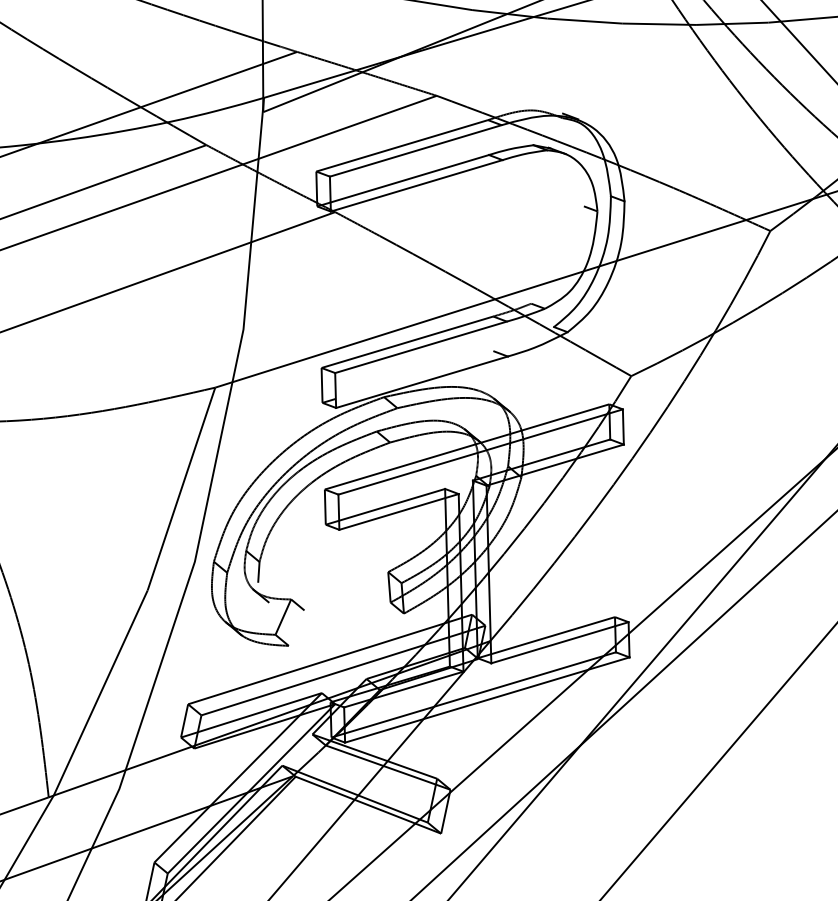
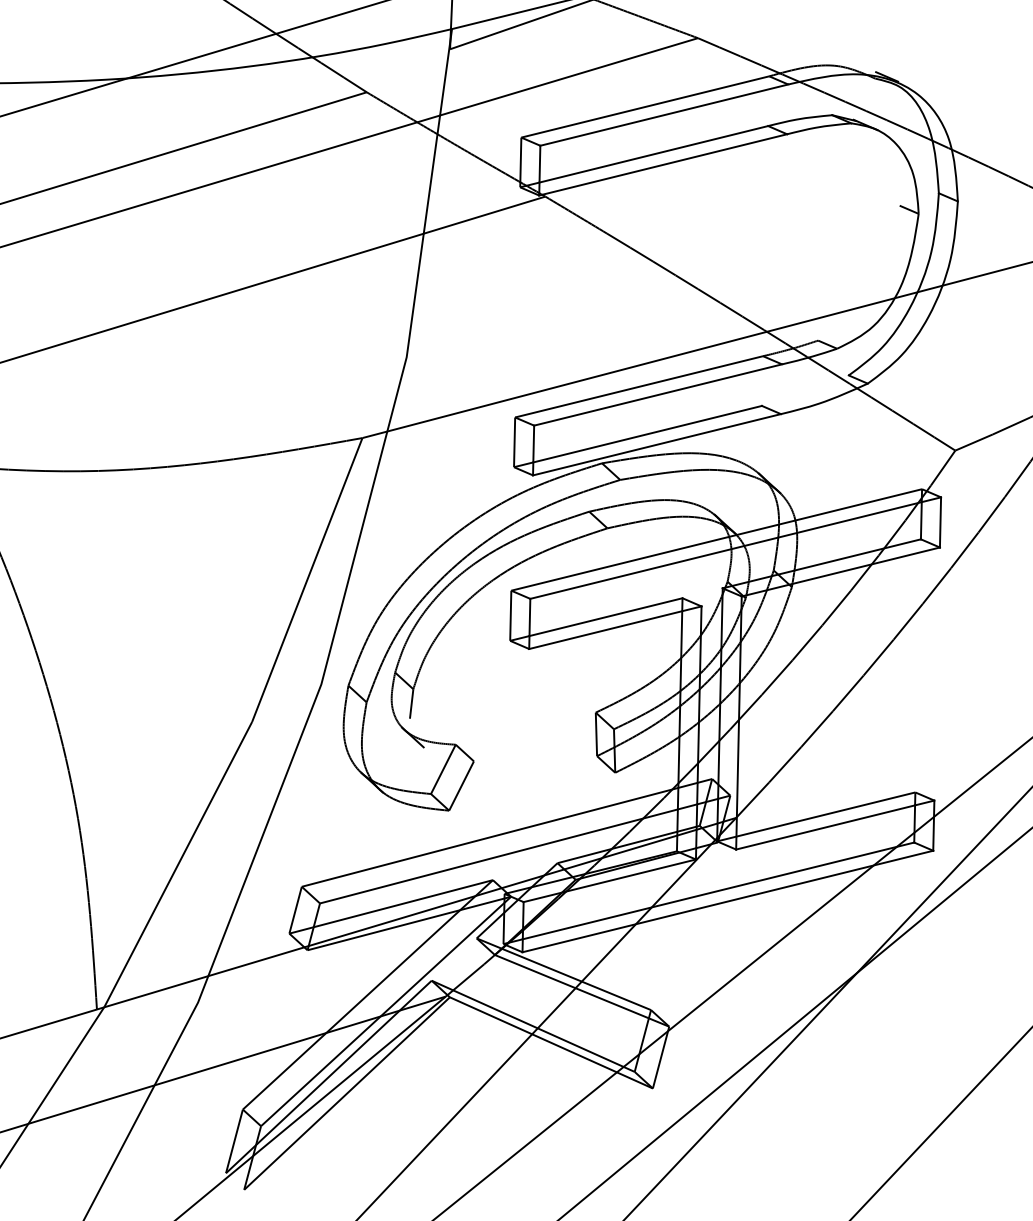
line: (414, 374) -> (646, 433), added
line: (296, 627) -> (461, 785), added

